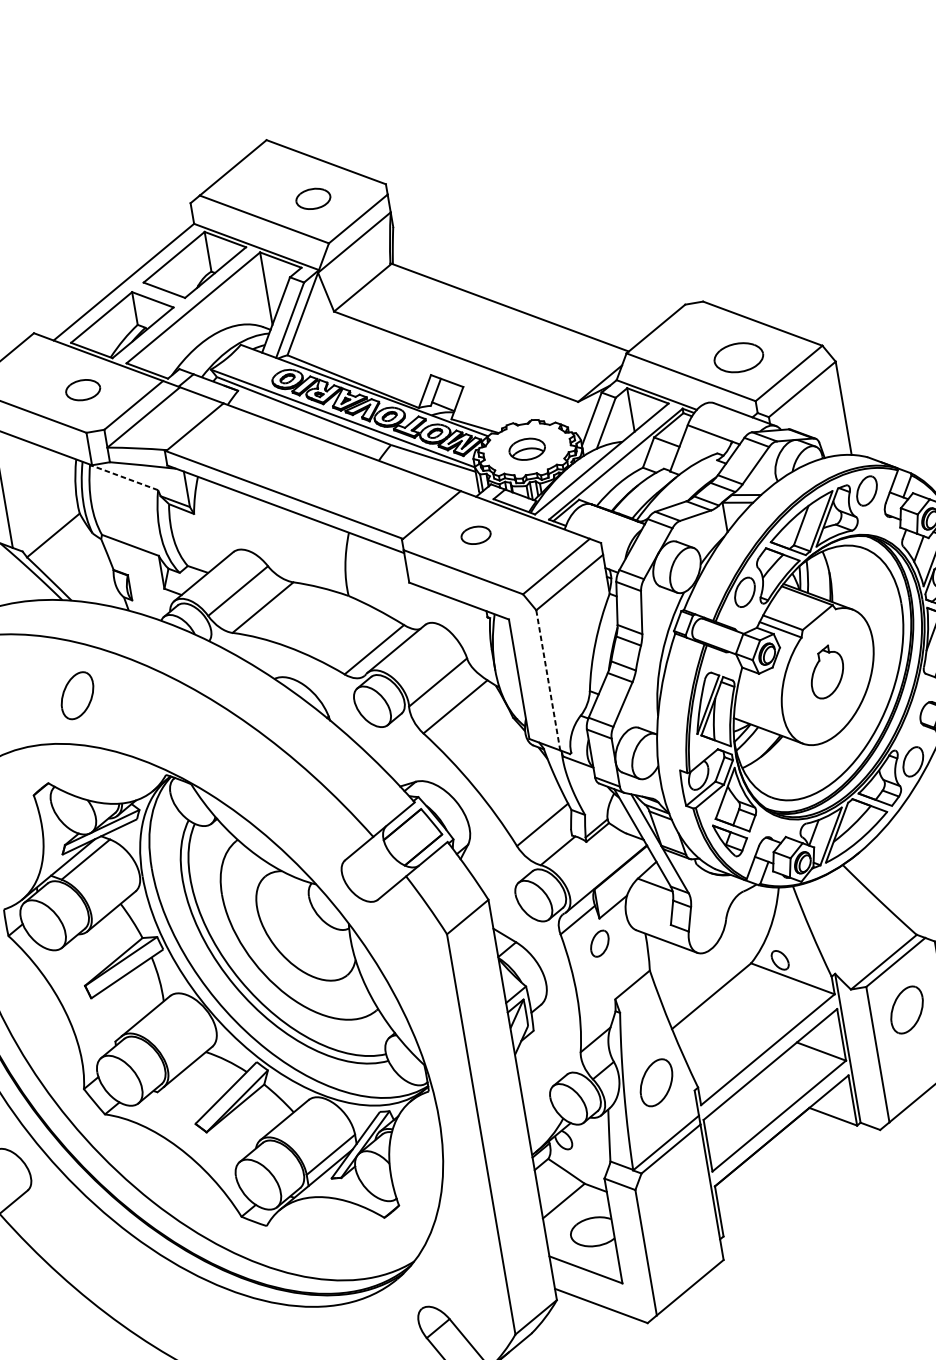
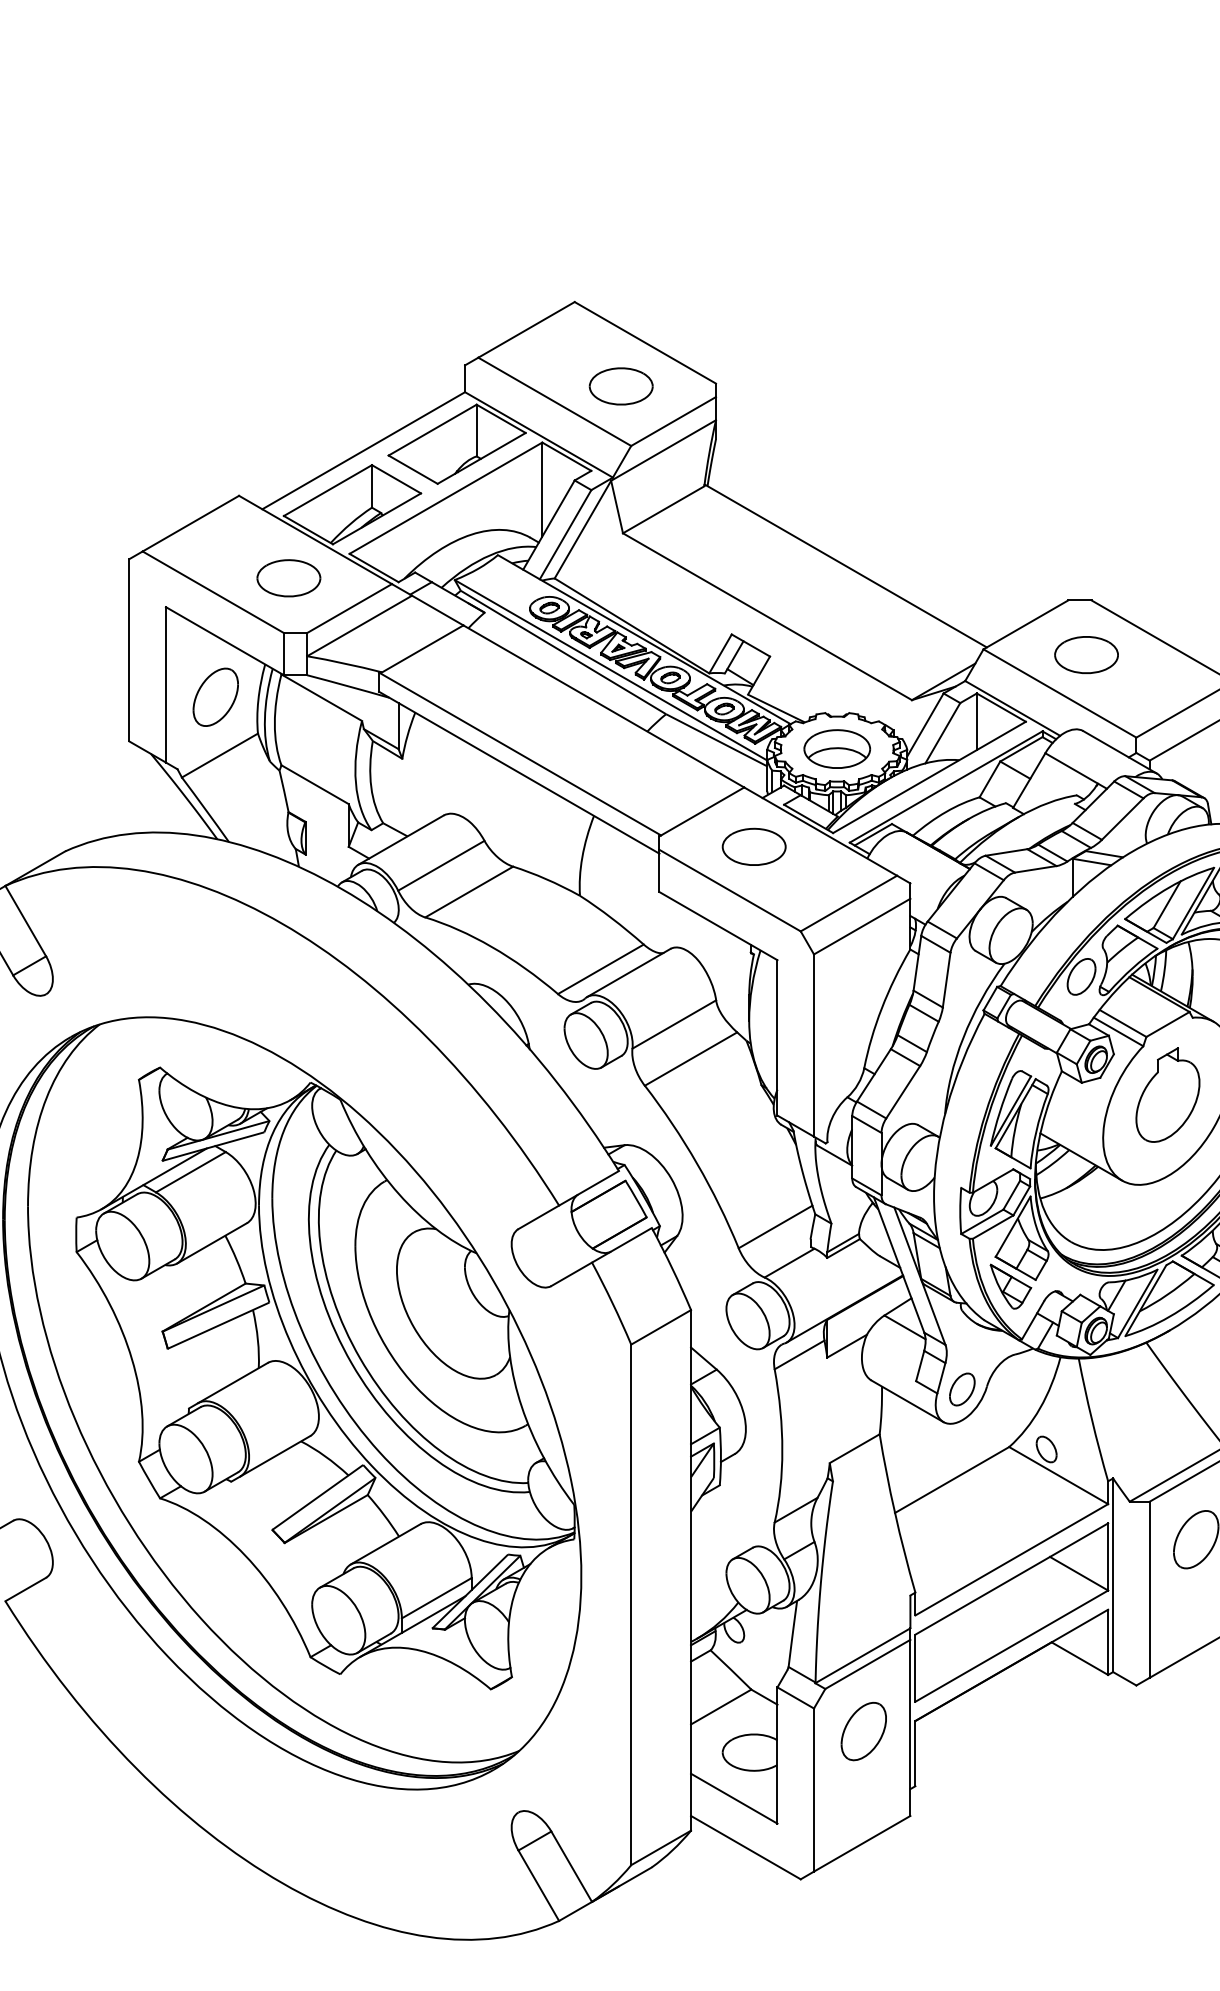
part: (312, 199) -> (620, 386), size x1.43
part: (738, 357) -> (1086, 654), moved
part: (82, 390) -> (288, 578), size x1.43
part: (527, 448) -> (837, 748), size x1.43
line: (123, 477) -> (321, 697), dashed -> solid
part: (475, 535) -> (753, 846), size x1.67
part: (826, 671) -> (1167, 1094), size x1.43
line: (548, 680) -> (814, 1046), dashed -> solid
part: (77, 695) -> (215, 696), moved
part: (600, 943) -> (962, 1389), moved
part: (656, 1082) -> (863, 1731), moved

